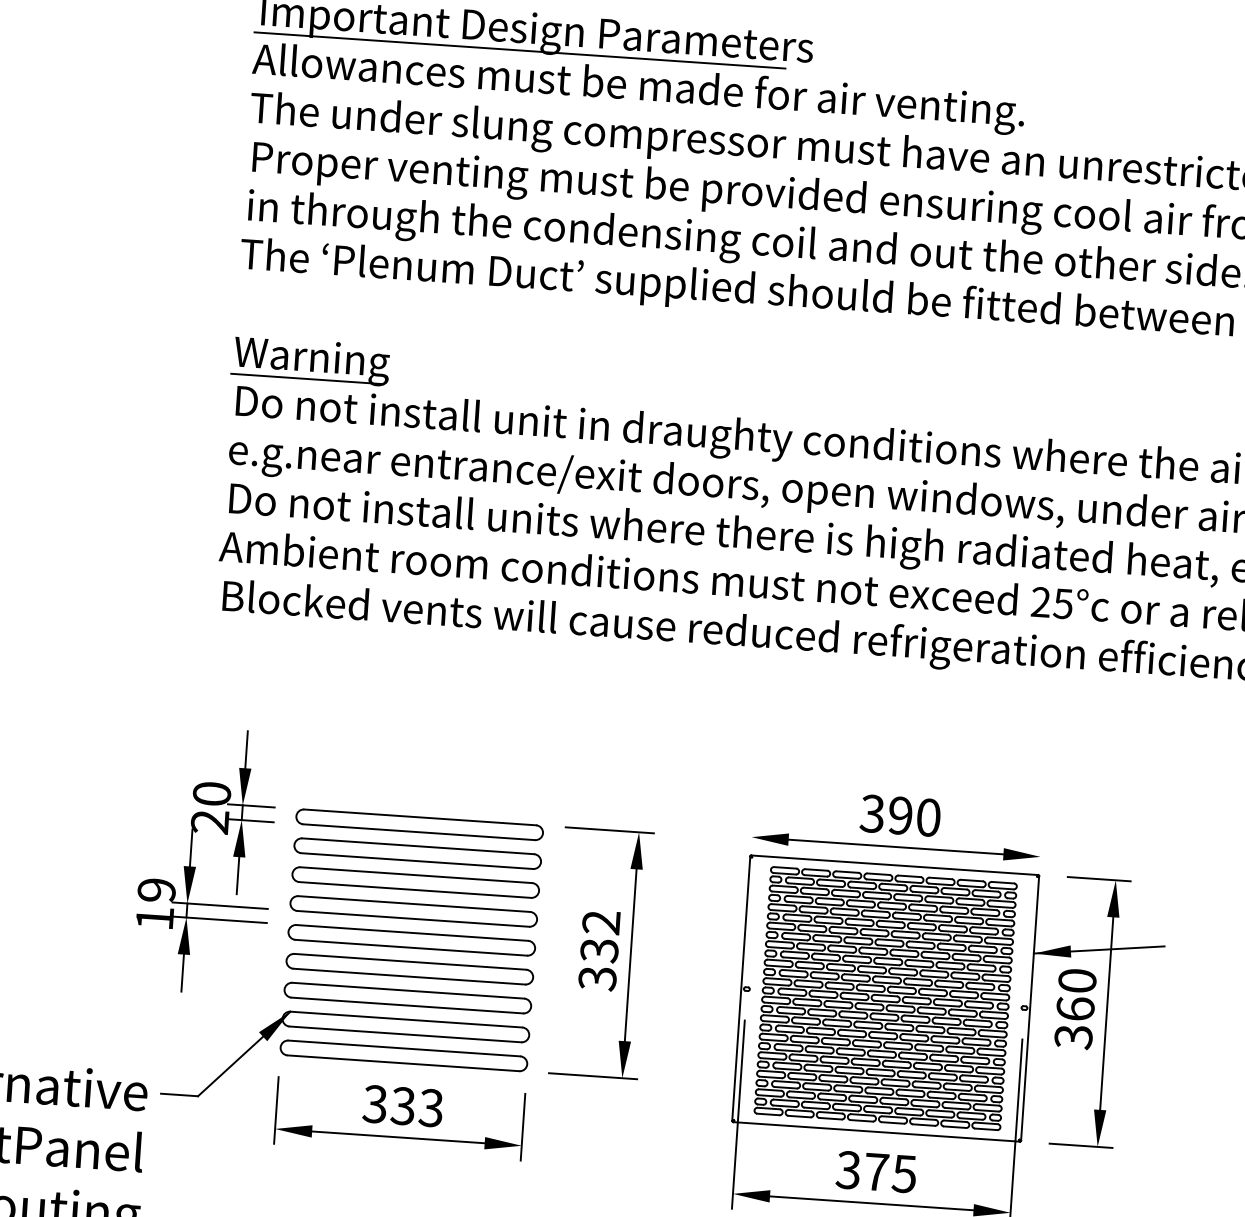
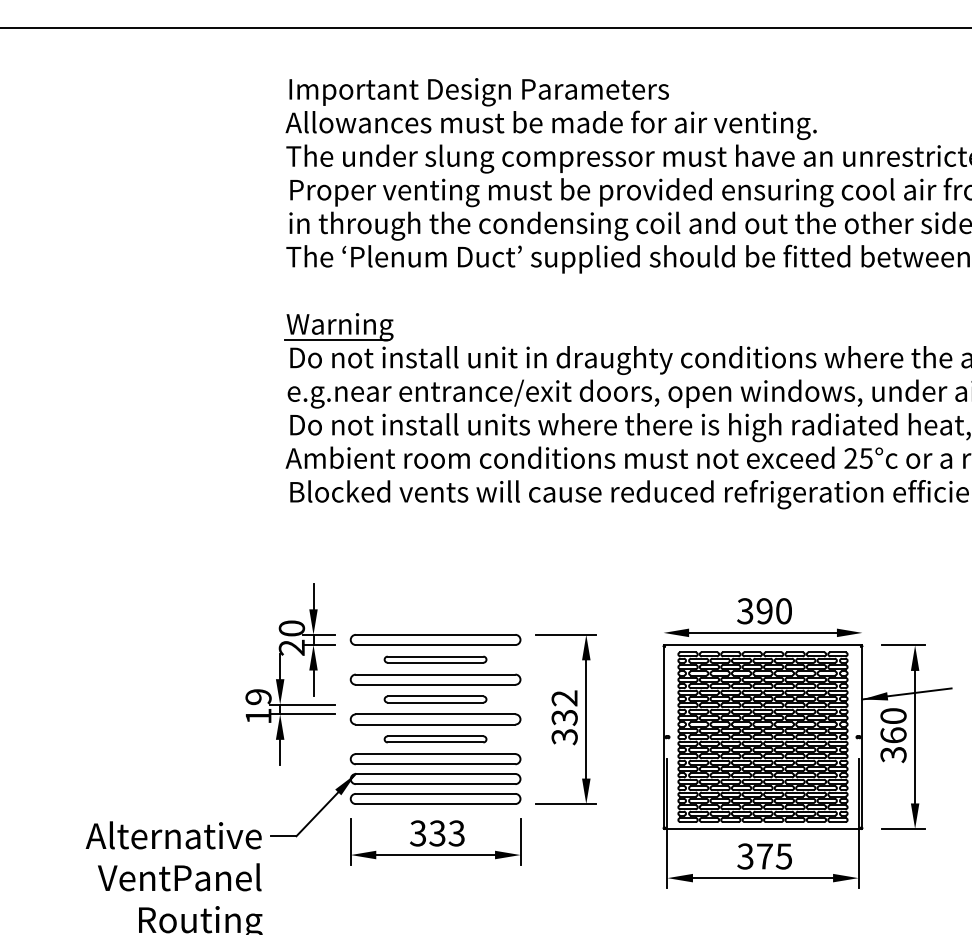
line: (519, 50) -> (467, 104), removed
part: (417, 853) -> (435, 659), size x0.6
part: (413, 911) -> (435, 699), size x0.6
part: (409, 969) -> (435, 739), size x0.6

